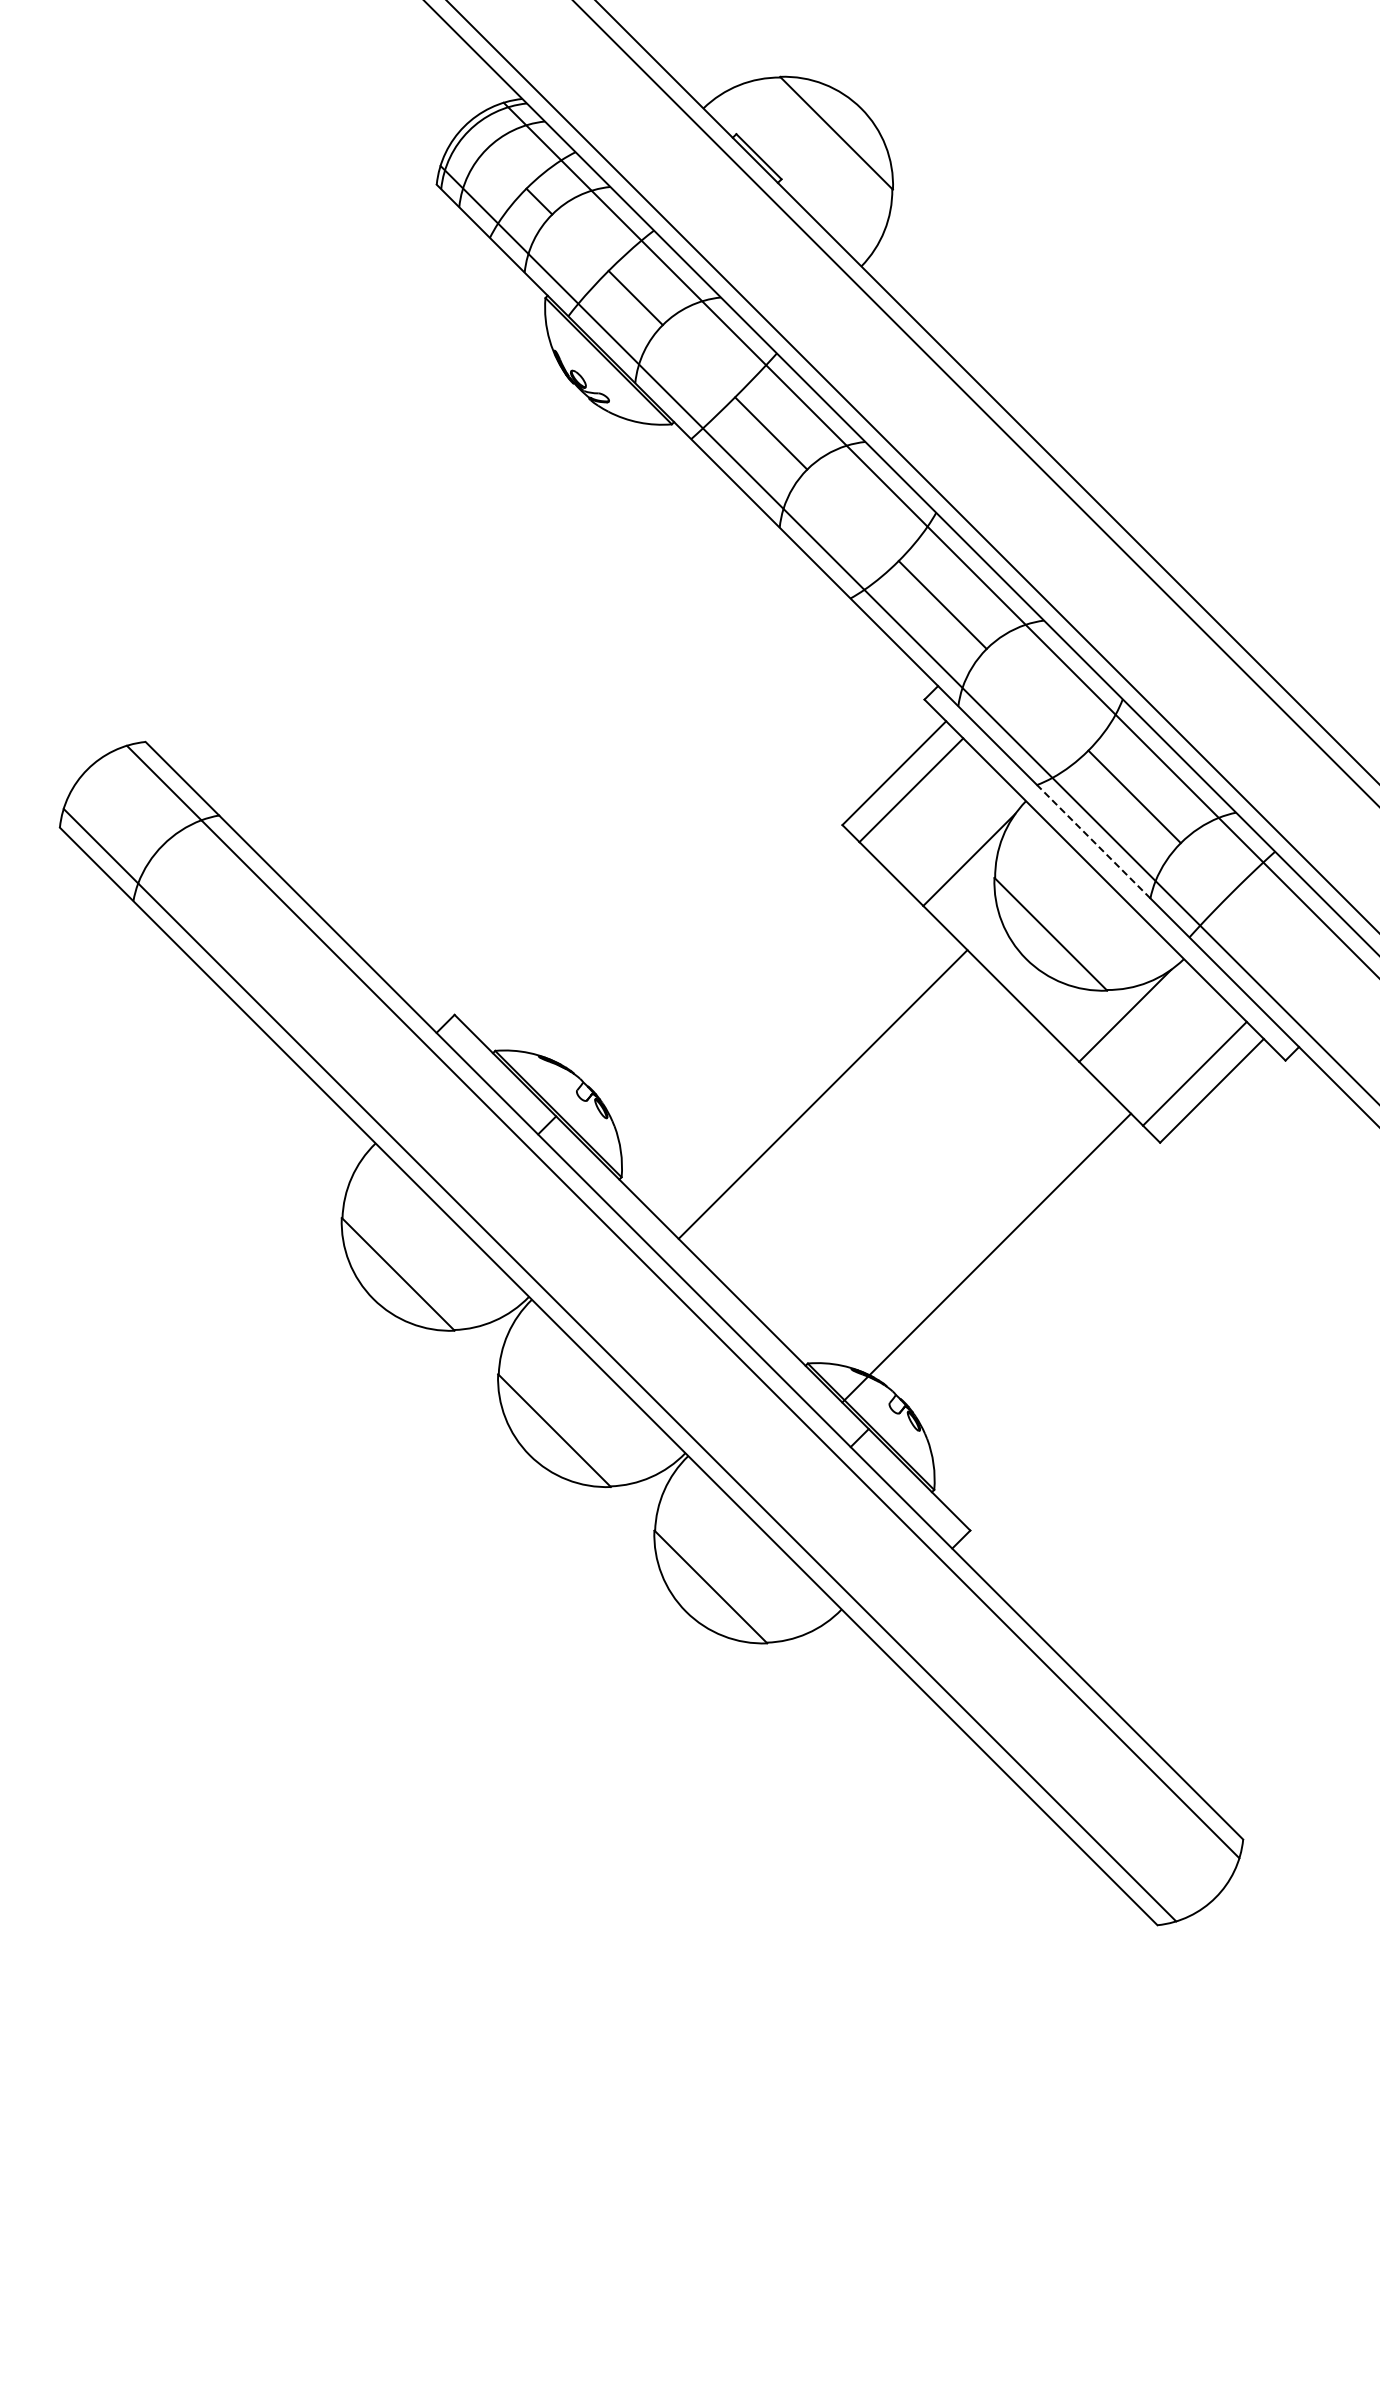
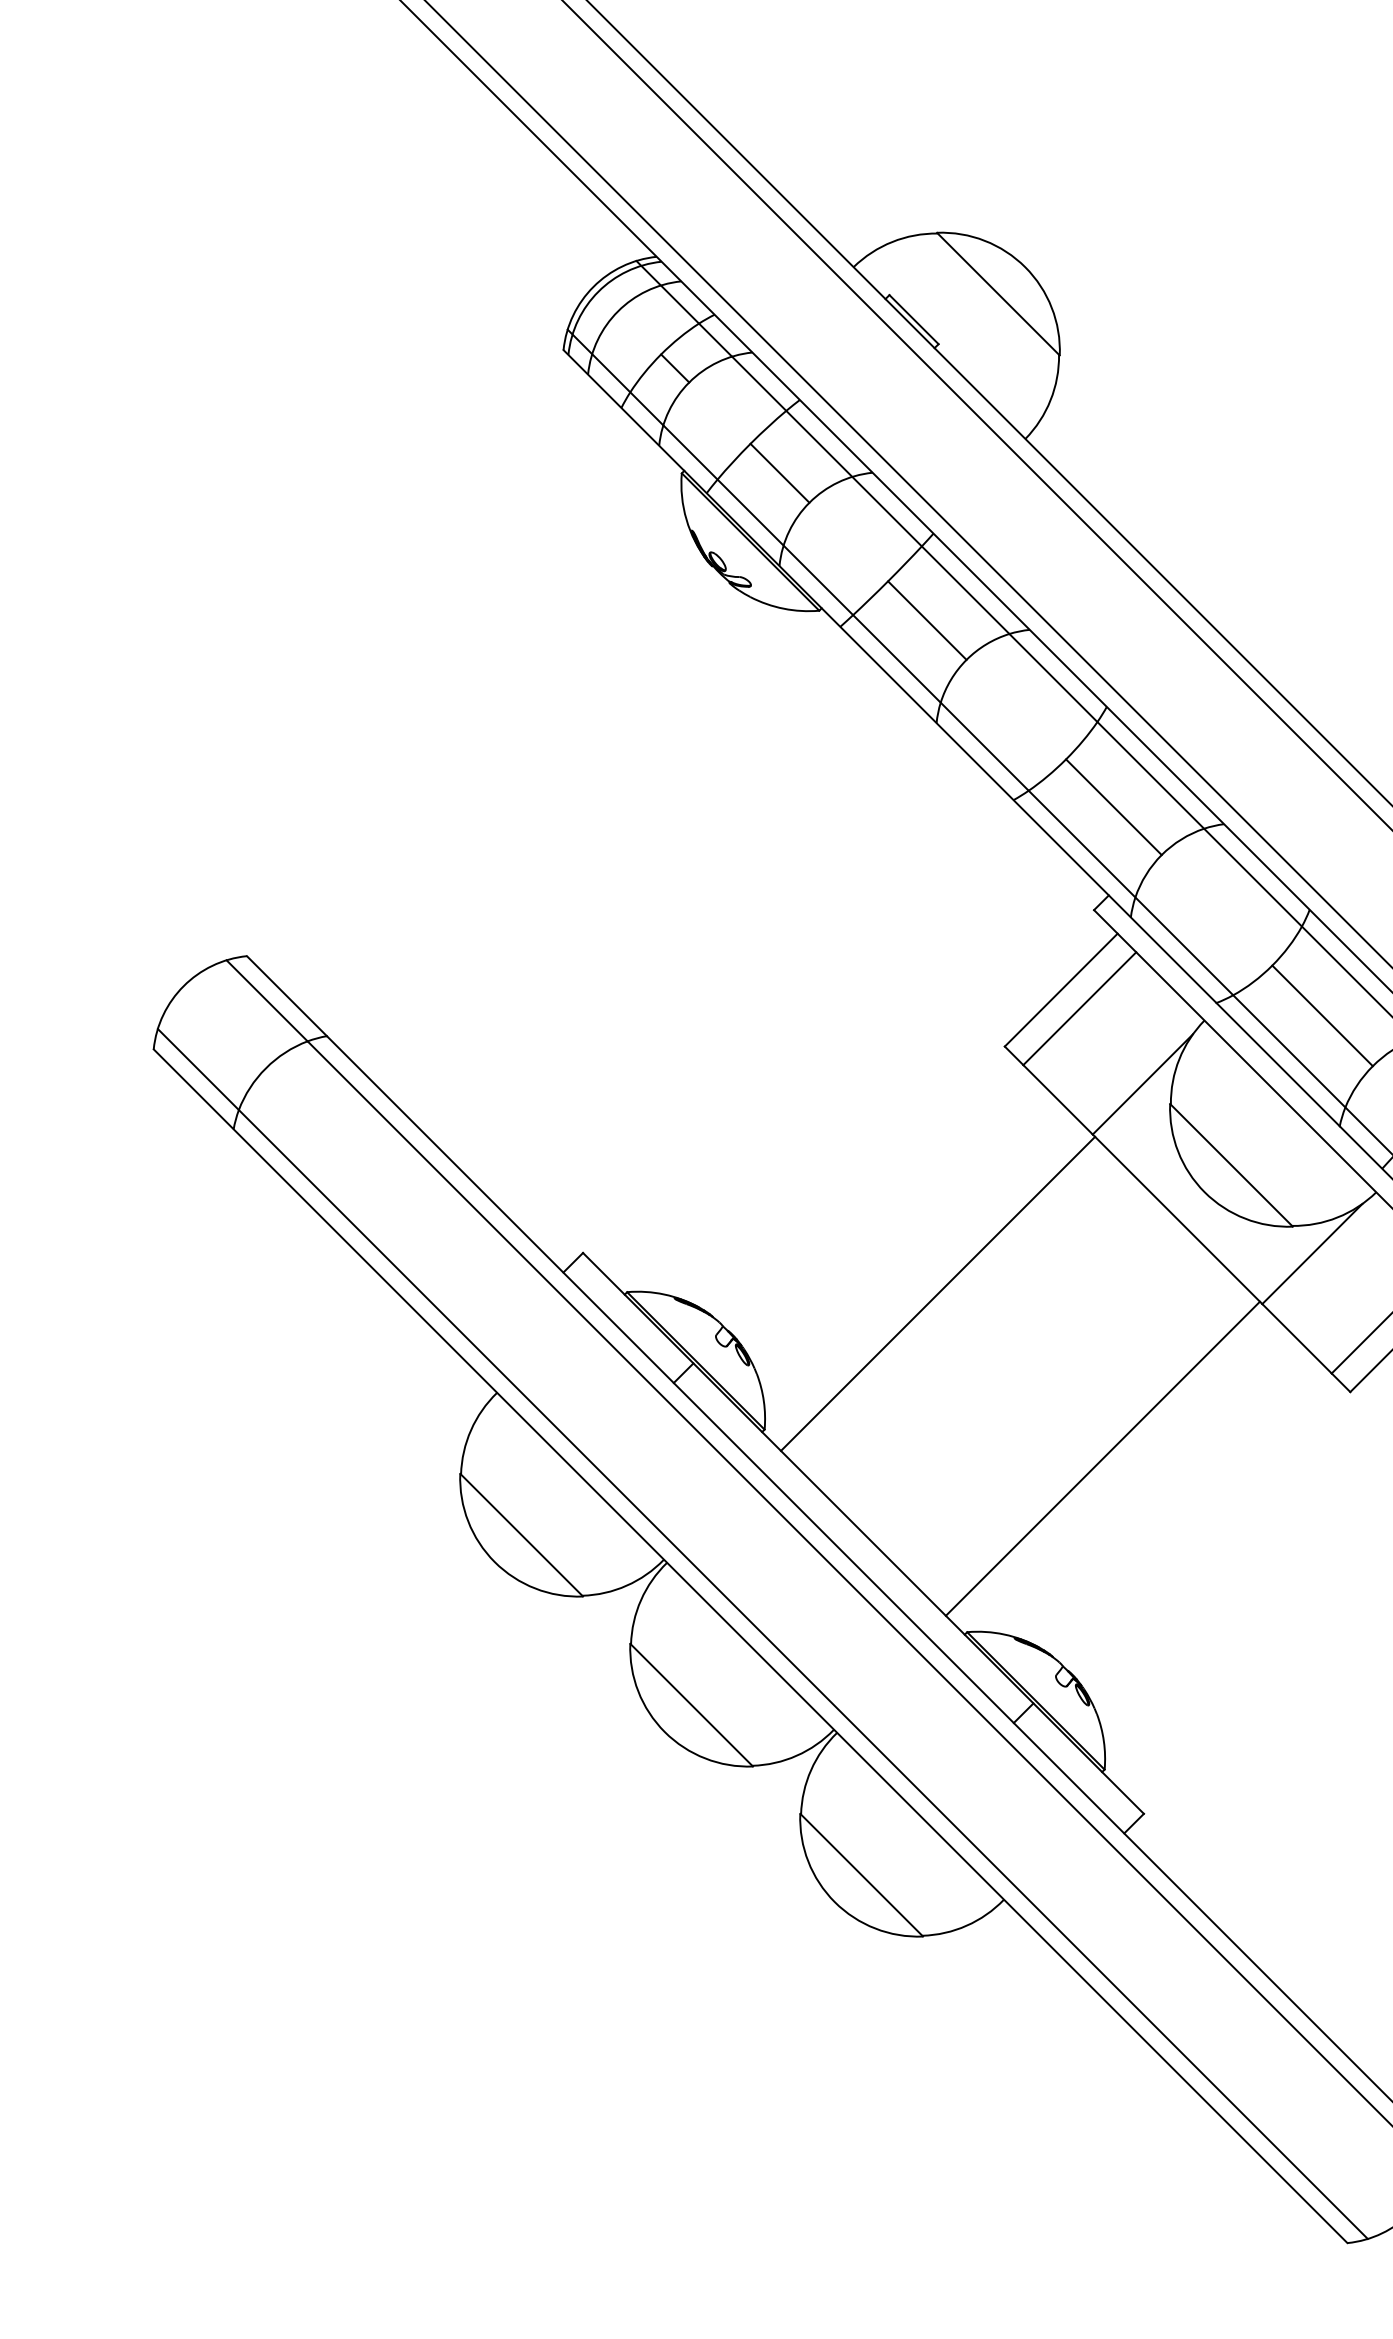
line: (1093, 841) -> (1277, 1064), dashed -> solid
line: (822, 1094) -> (937, 1293), moved
line: (986, 1257) -> (1102, 1458), moved

